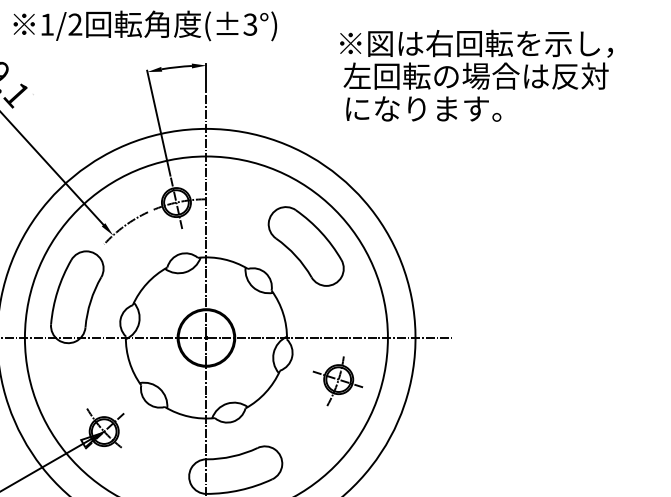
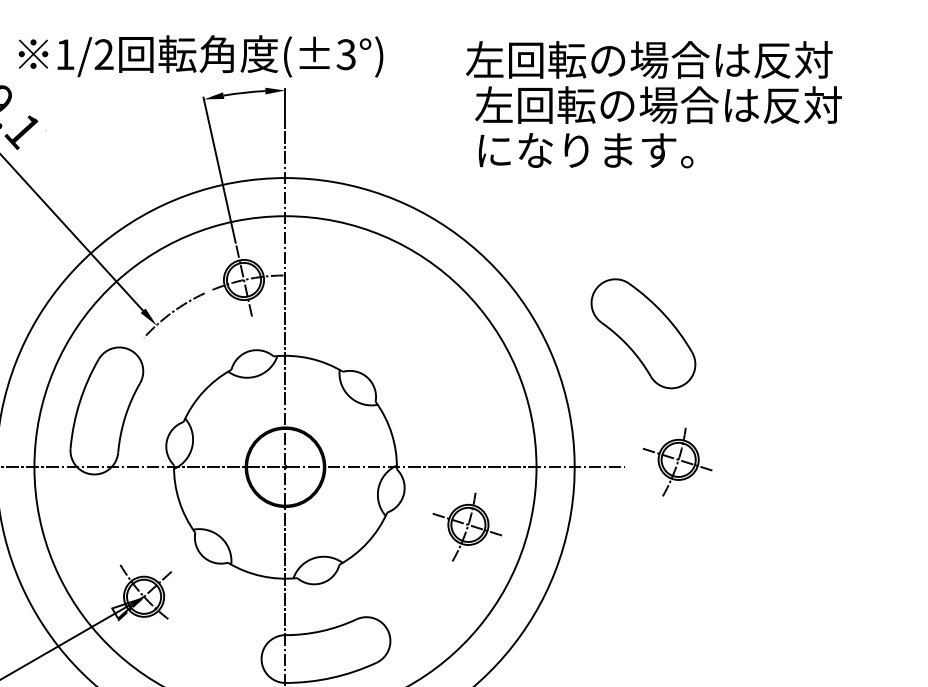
text: (145, 25) -> (201, 55), moved
text: (474, 43) -> (656, 59), ※図は右回転を示し， -> 左回転の場合は反対
part: (305, 246) -> (642, 333), moved
part: (489, 334) -> (677, 462), added

